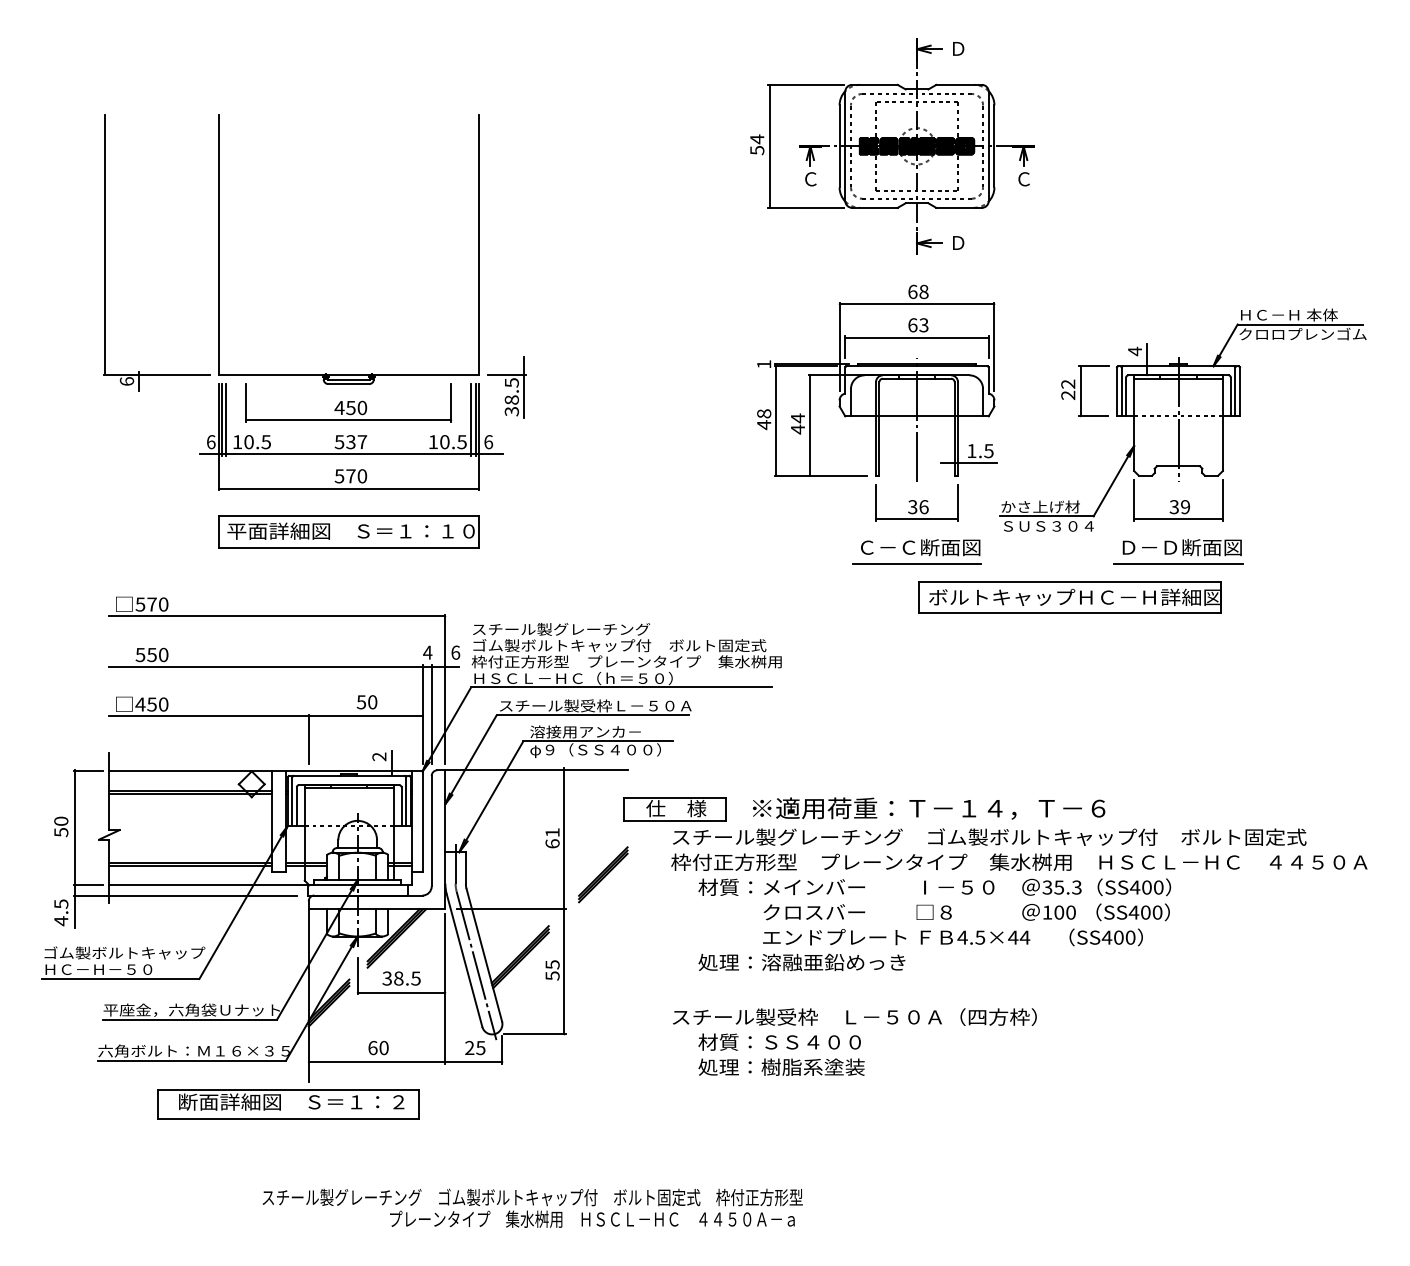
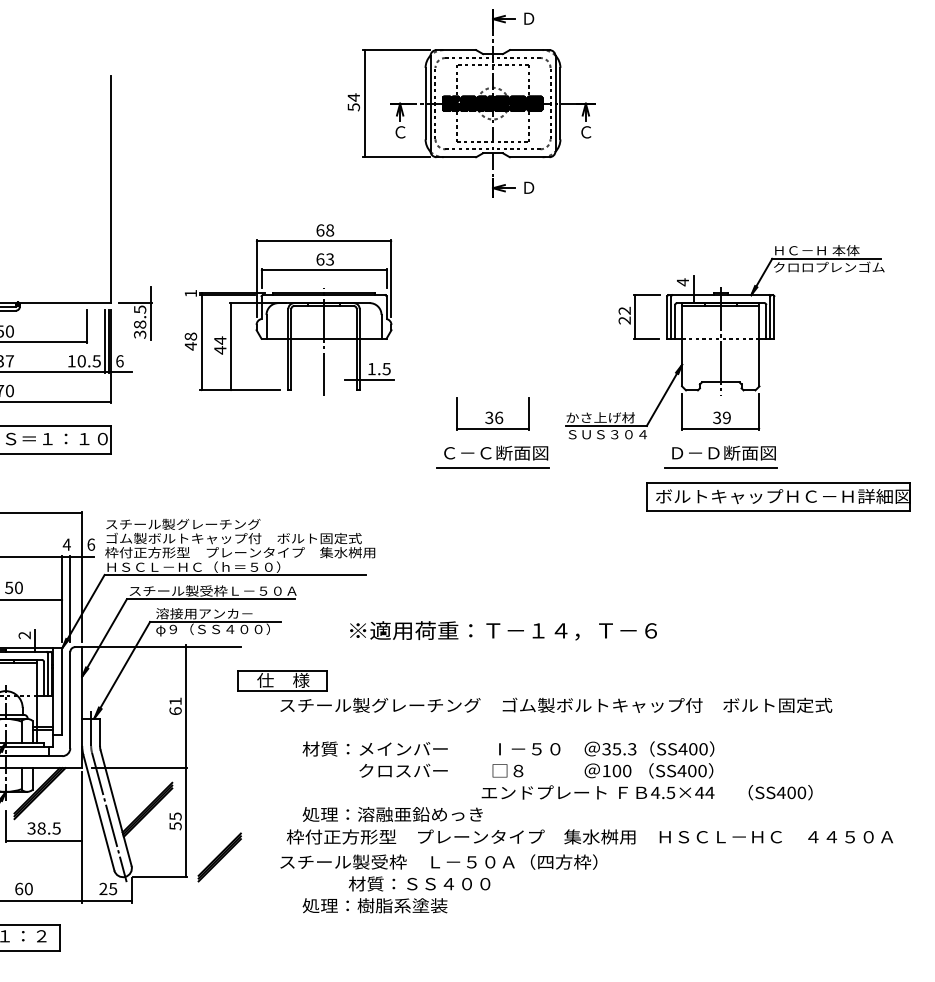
part: (877, 382) -> (289, 309), moved
part: (1069, 597) -> (778, 496), moved
text: (929, 808) -> (503, 630), moved
text: (1019, 861) -> (590, 836), moved
part: (603, 874) -> (219, 857), moved
text: (952, 937) -> (646, 792), moved
text: (779, 1041) -> (419, 883), moved

